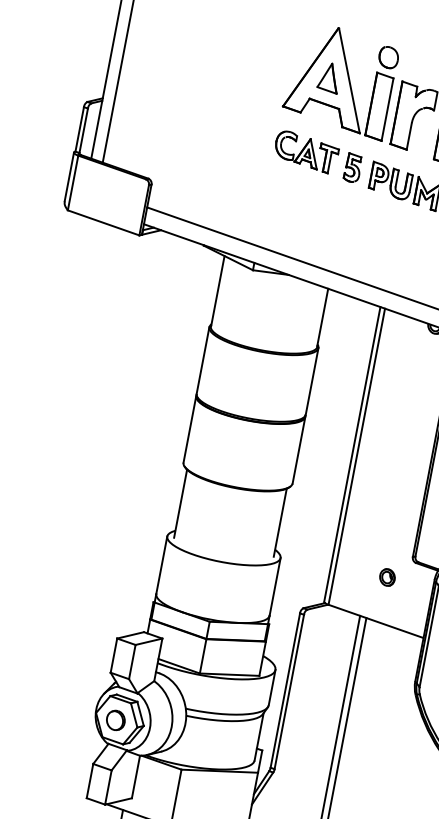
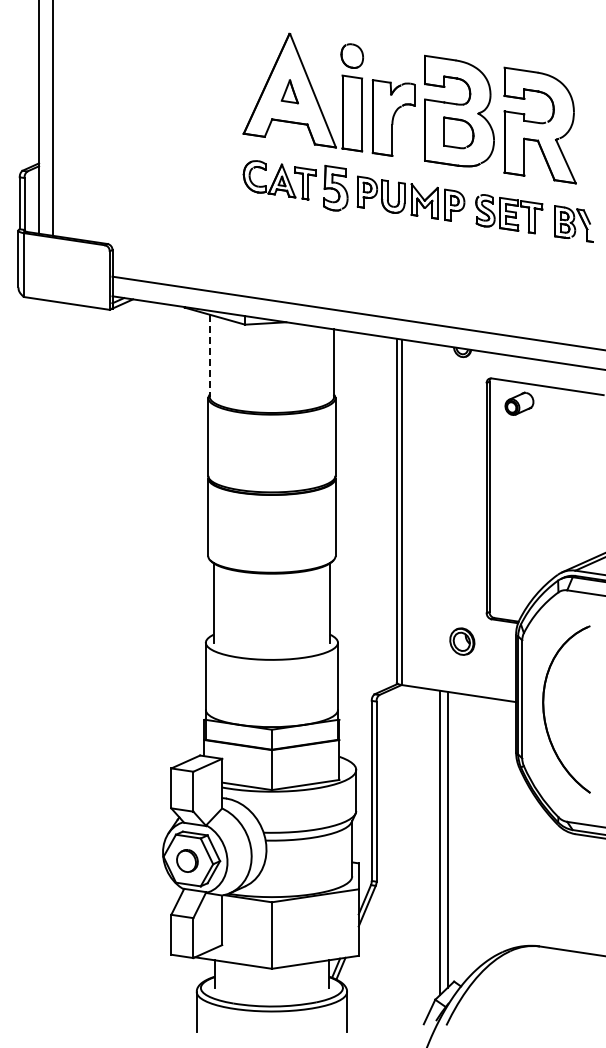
part: (329, 77) -> (289, 91), size x0.7
part: (352, 167) -> (335, 187), size x1.4
line: (218, 291) -> (210, 356), solid -> dashed
part: (387, 577) -> (462, 641), size x1.4

